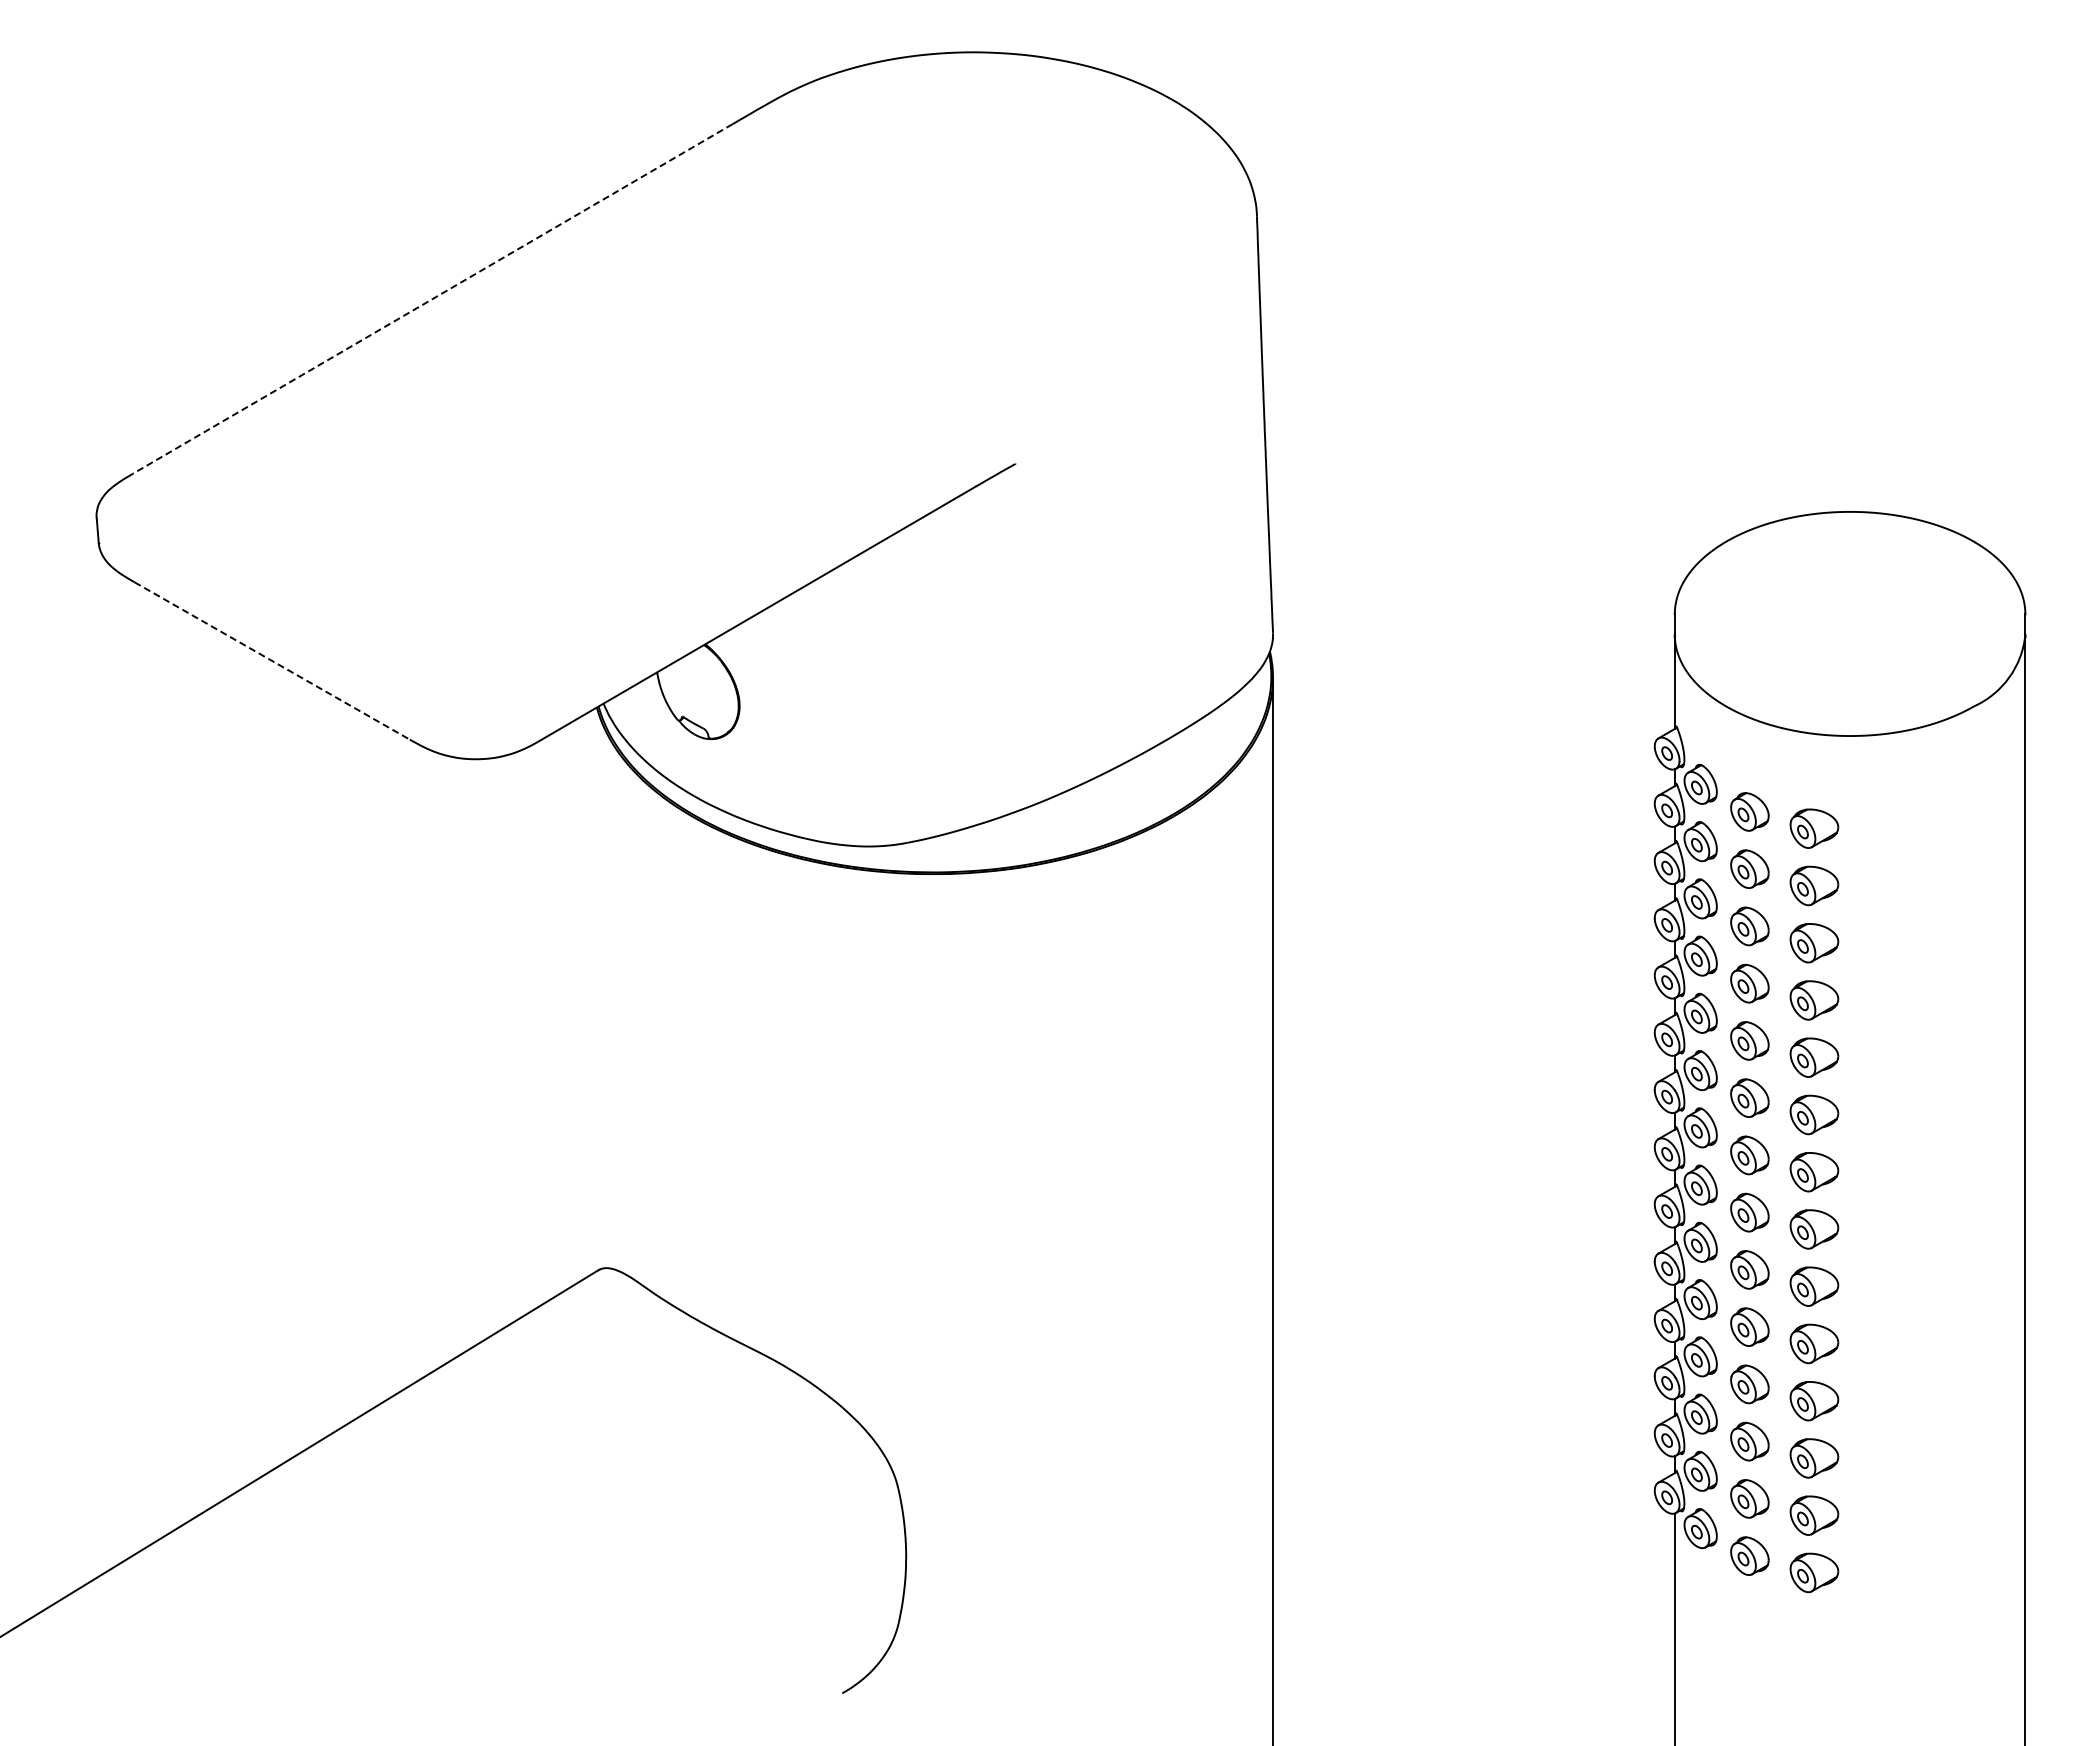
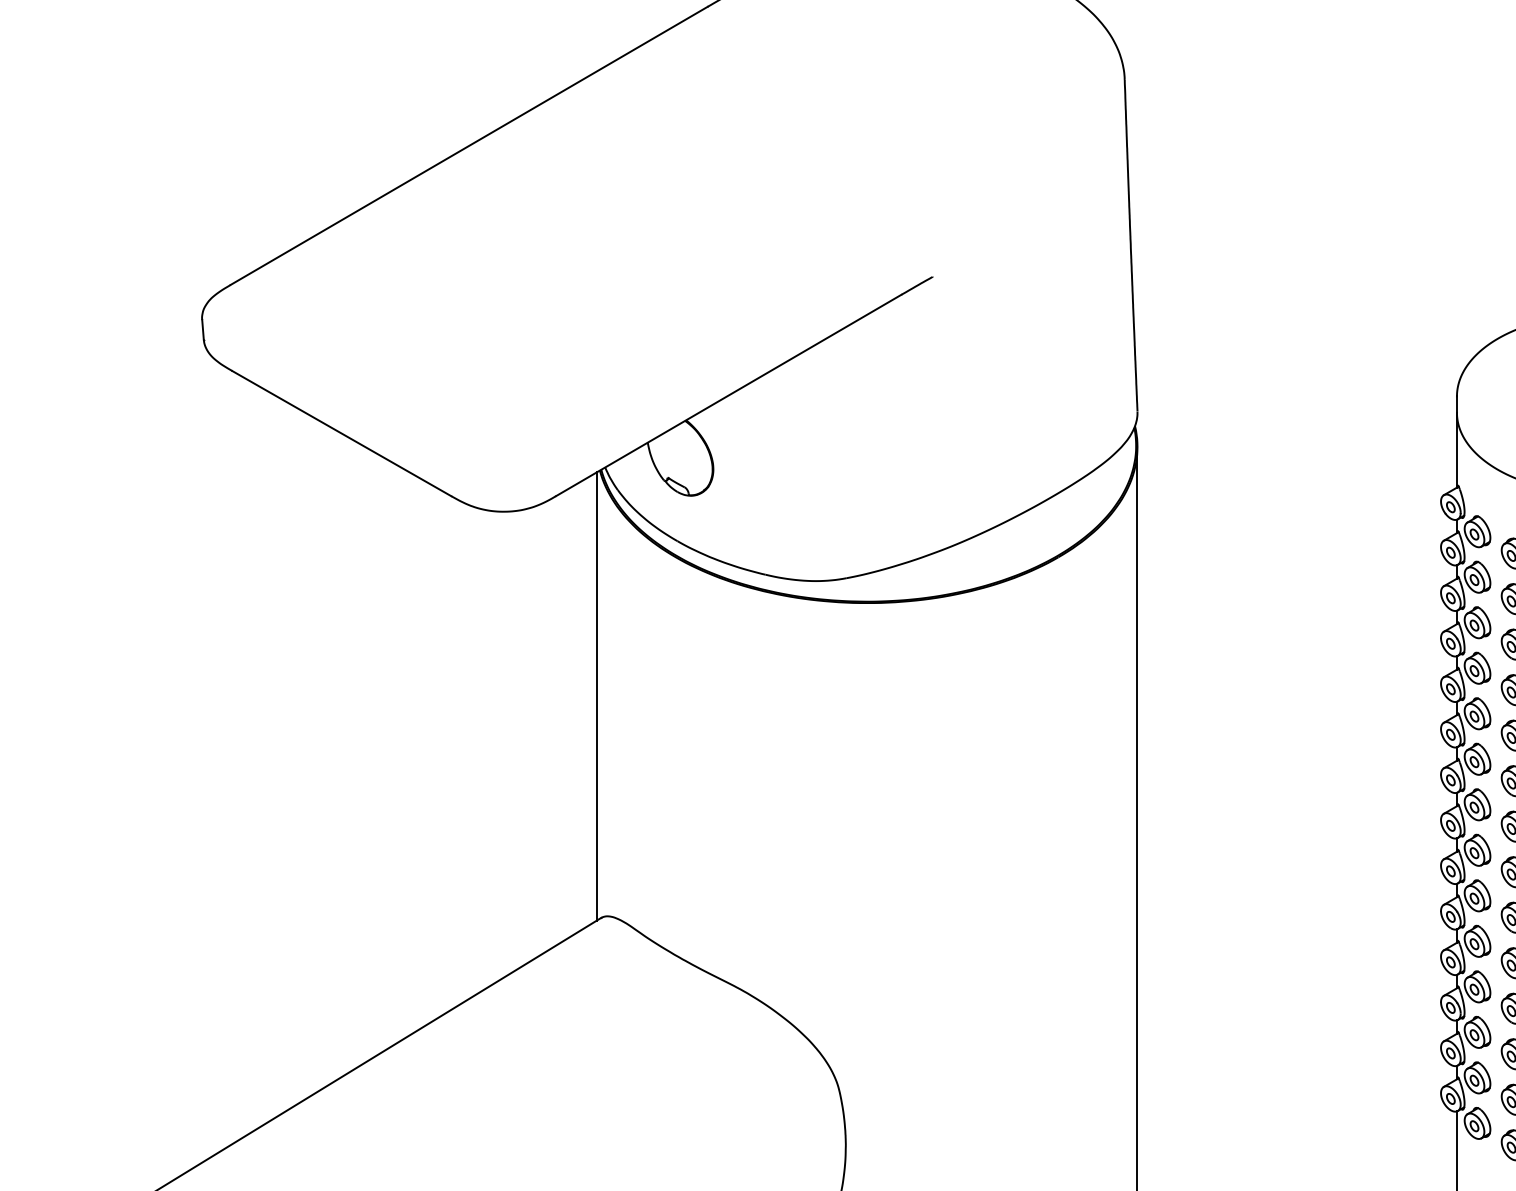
line: (432, 299) -> (469, 146), dashed -> solid
line: (272, 660) -> (341, 433), dashed -> solid
line: (592, 991) -> (596, 696), added

